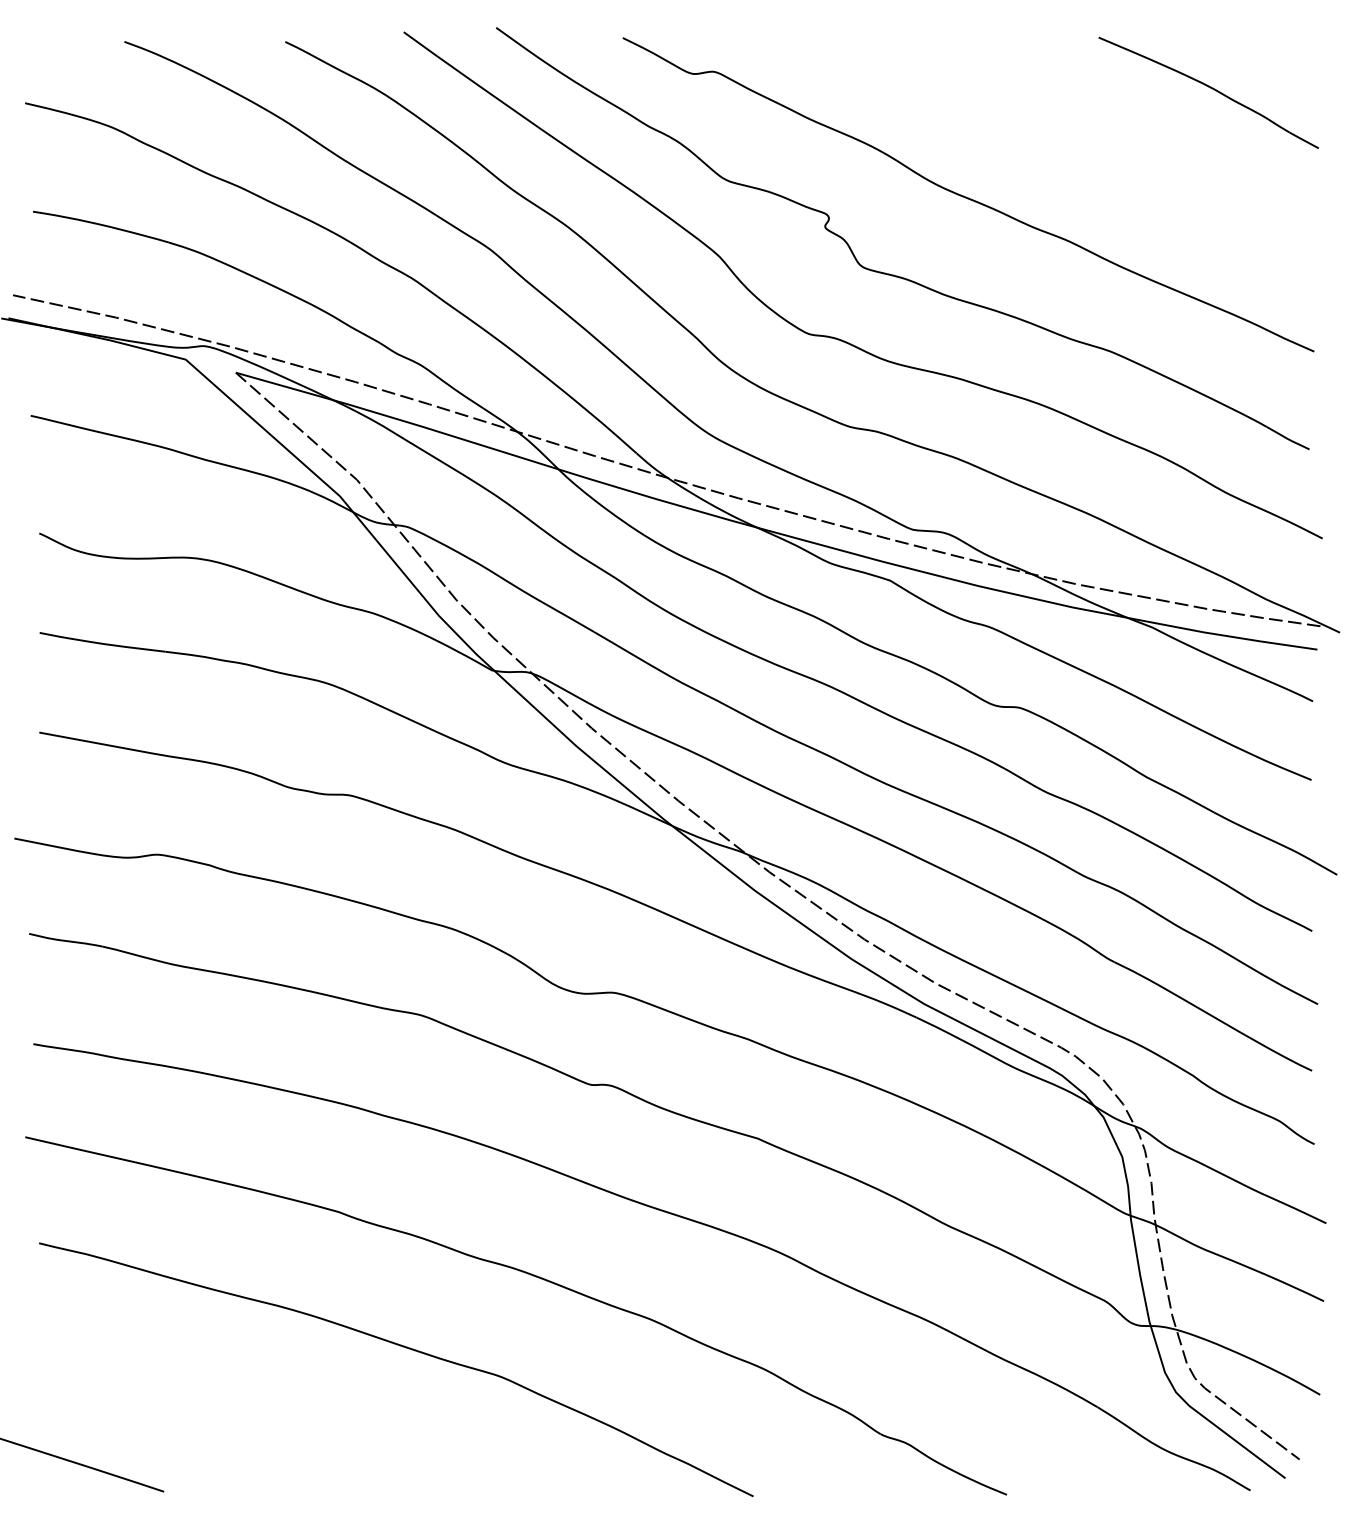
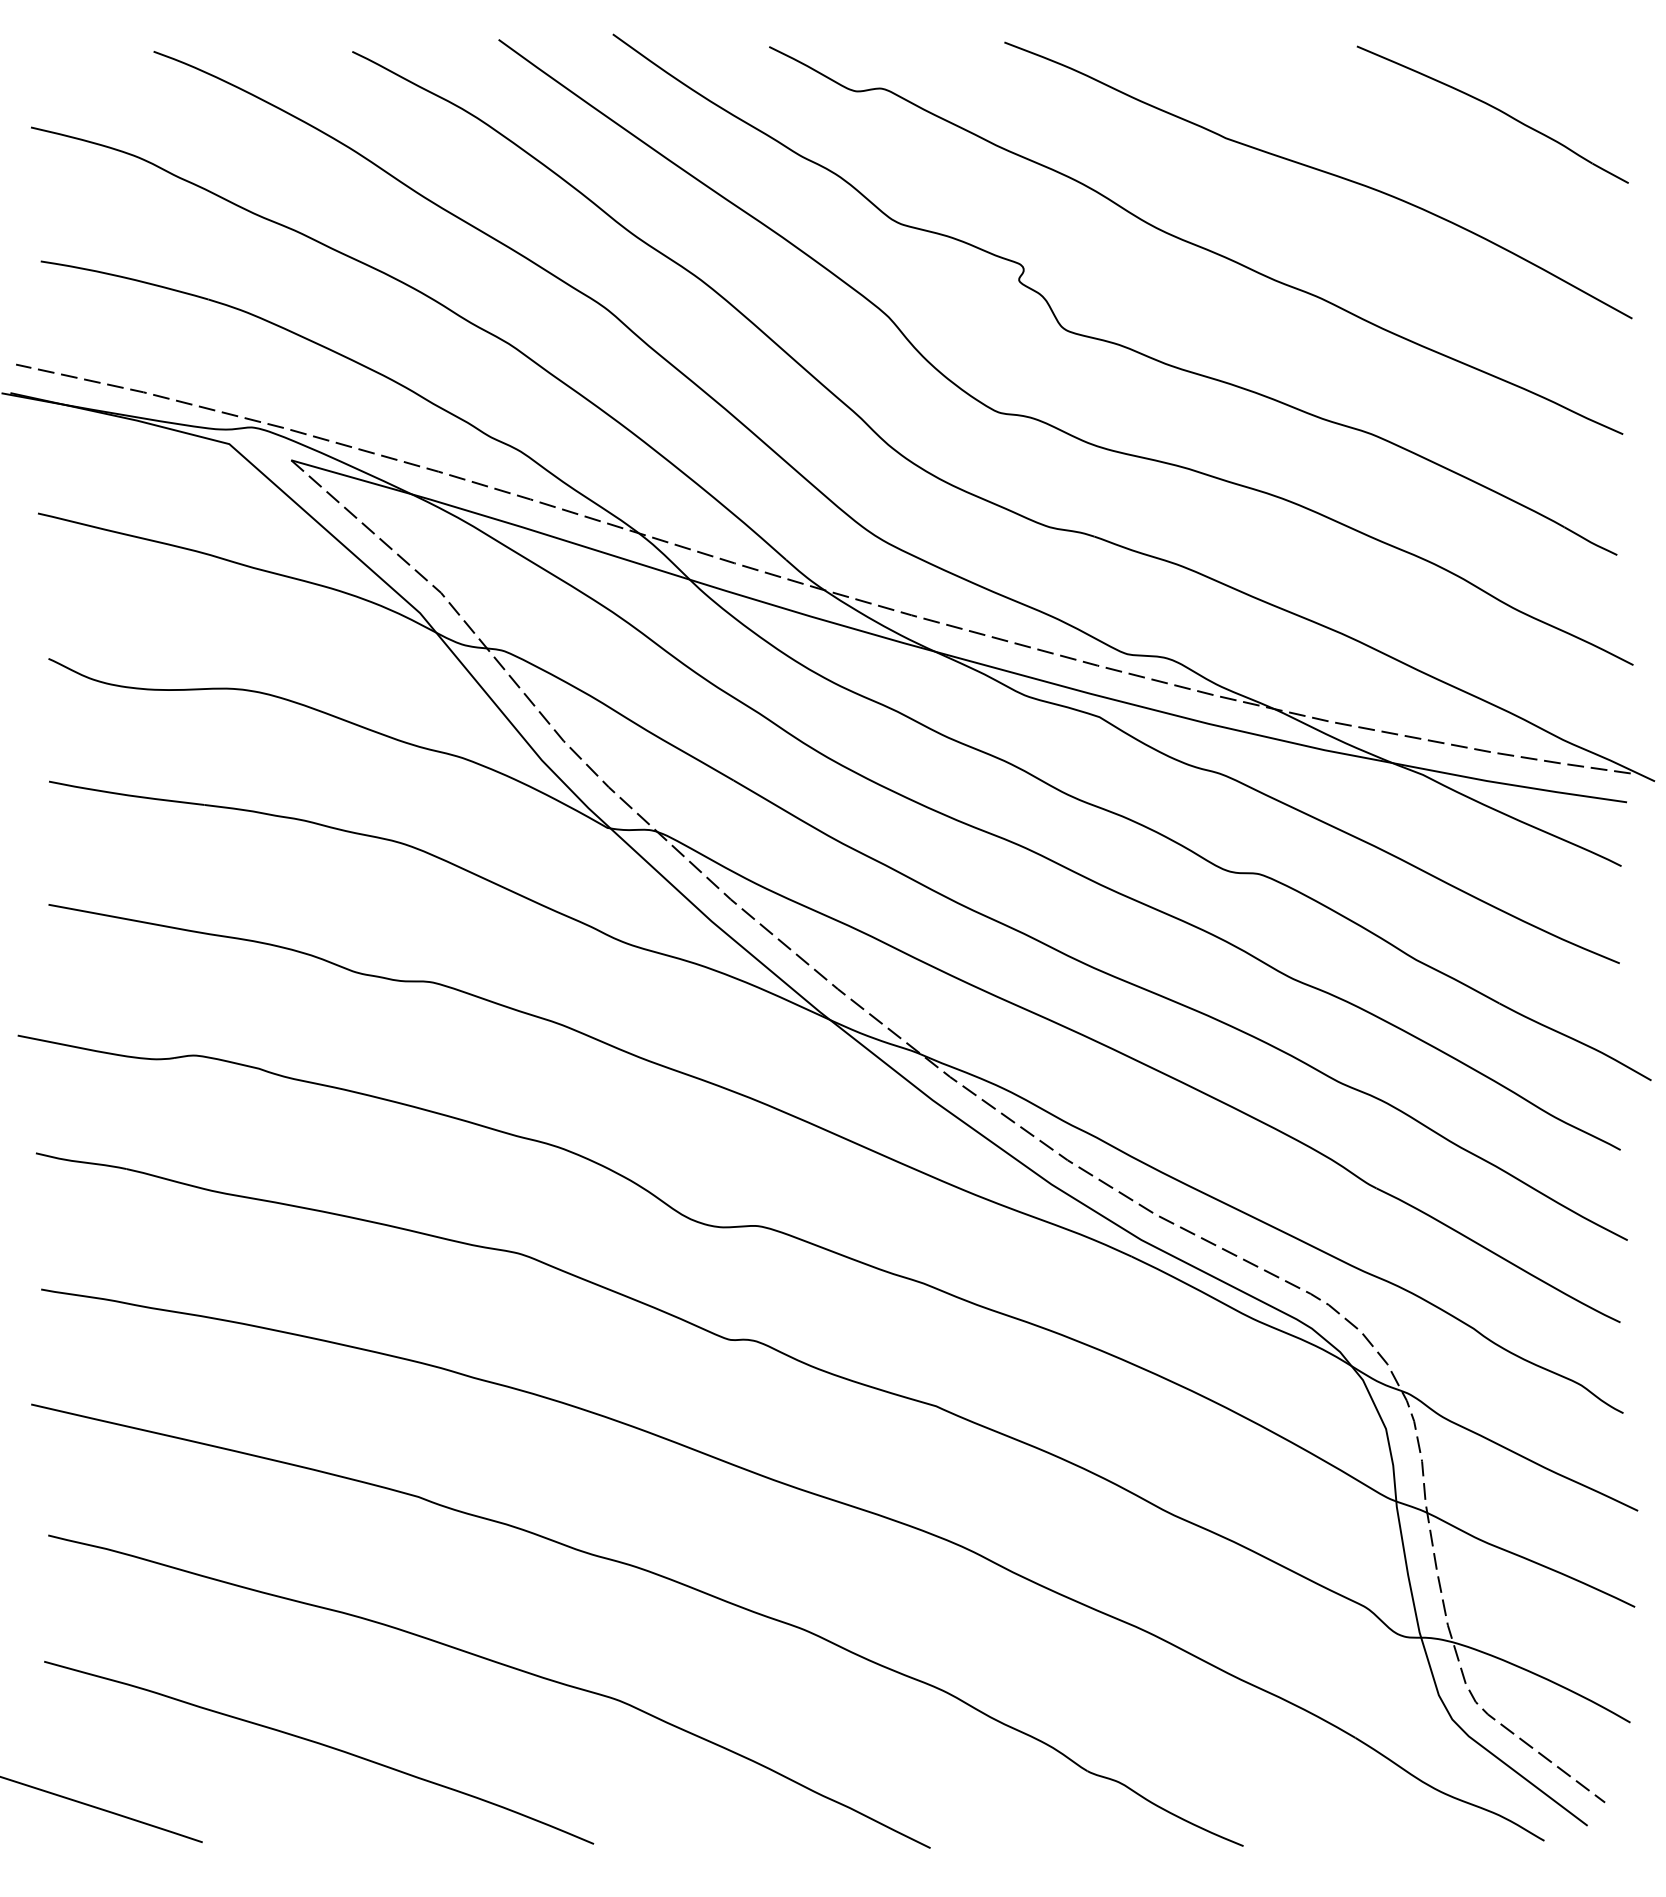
curve: (1070, 139) -> (1322, 172), added
curve: (260, 1413) -> (321, 1745), added

